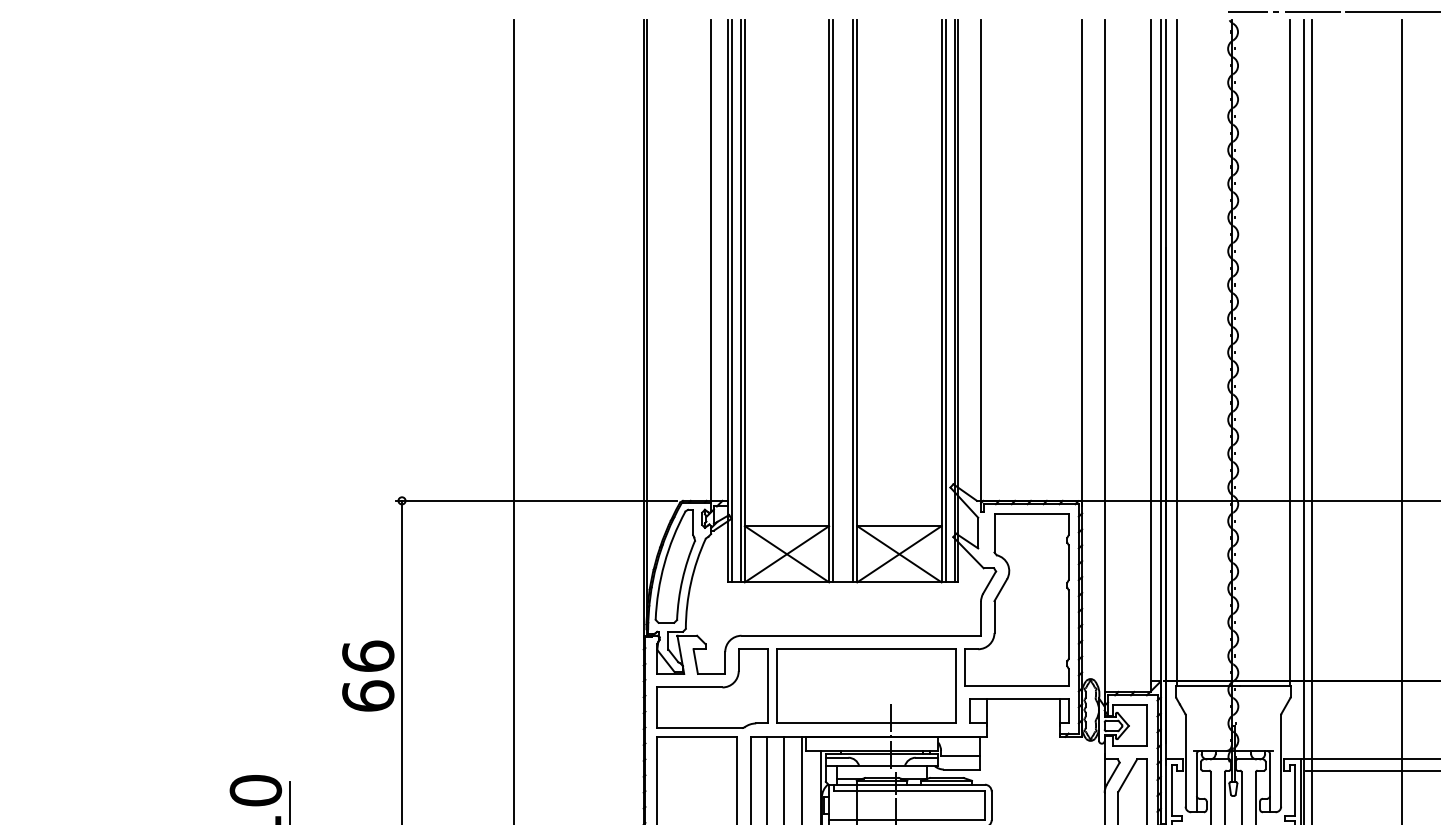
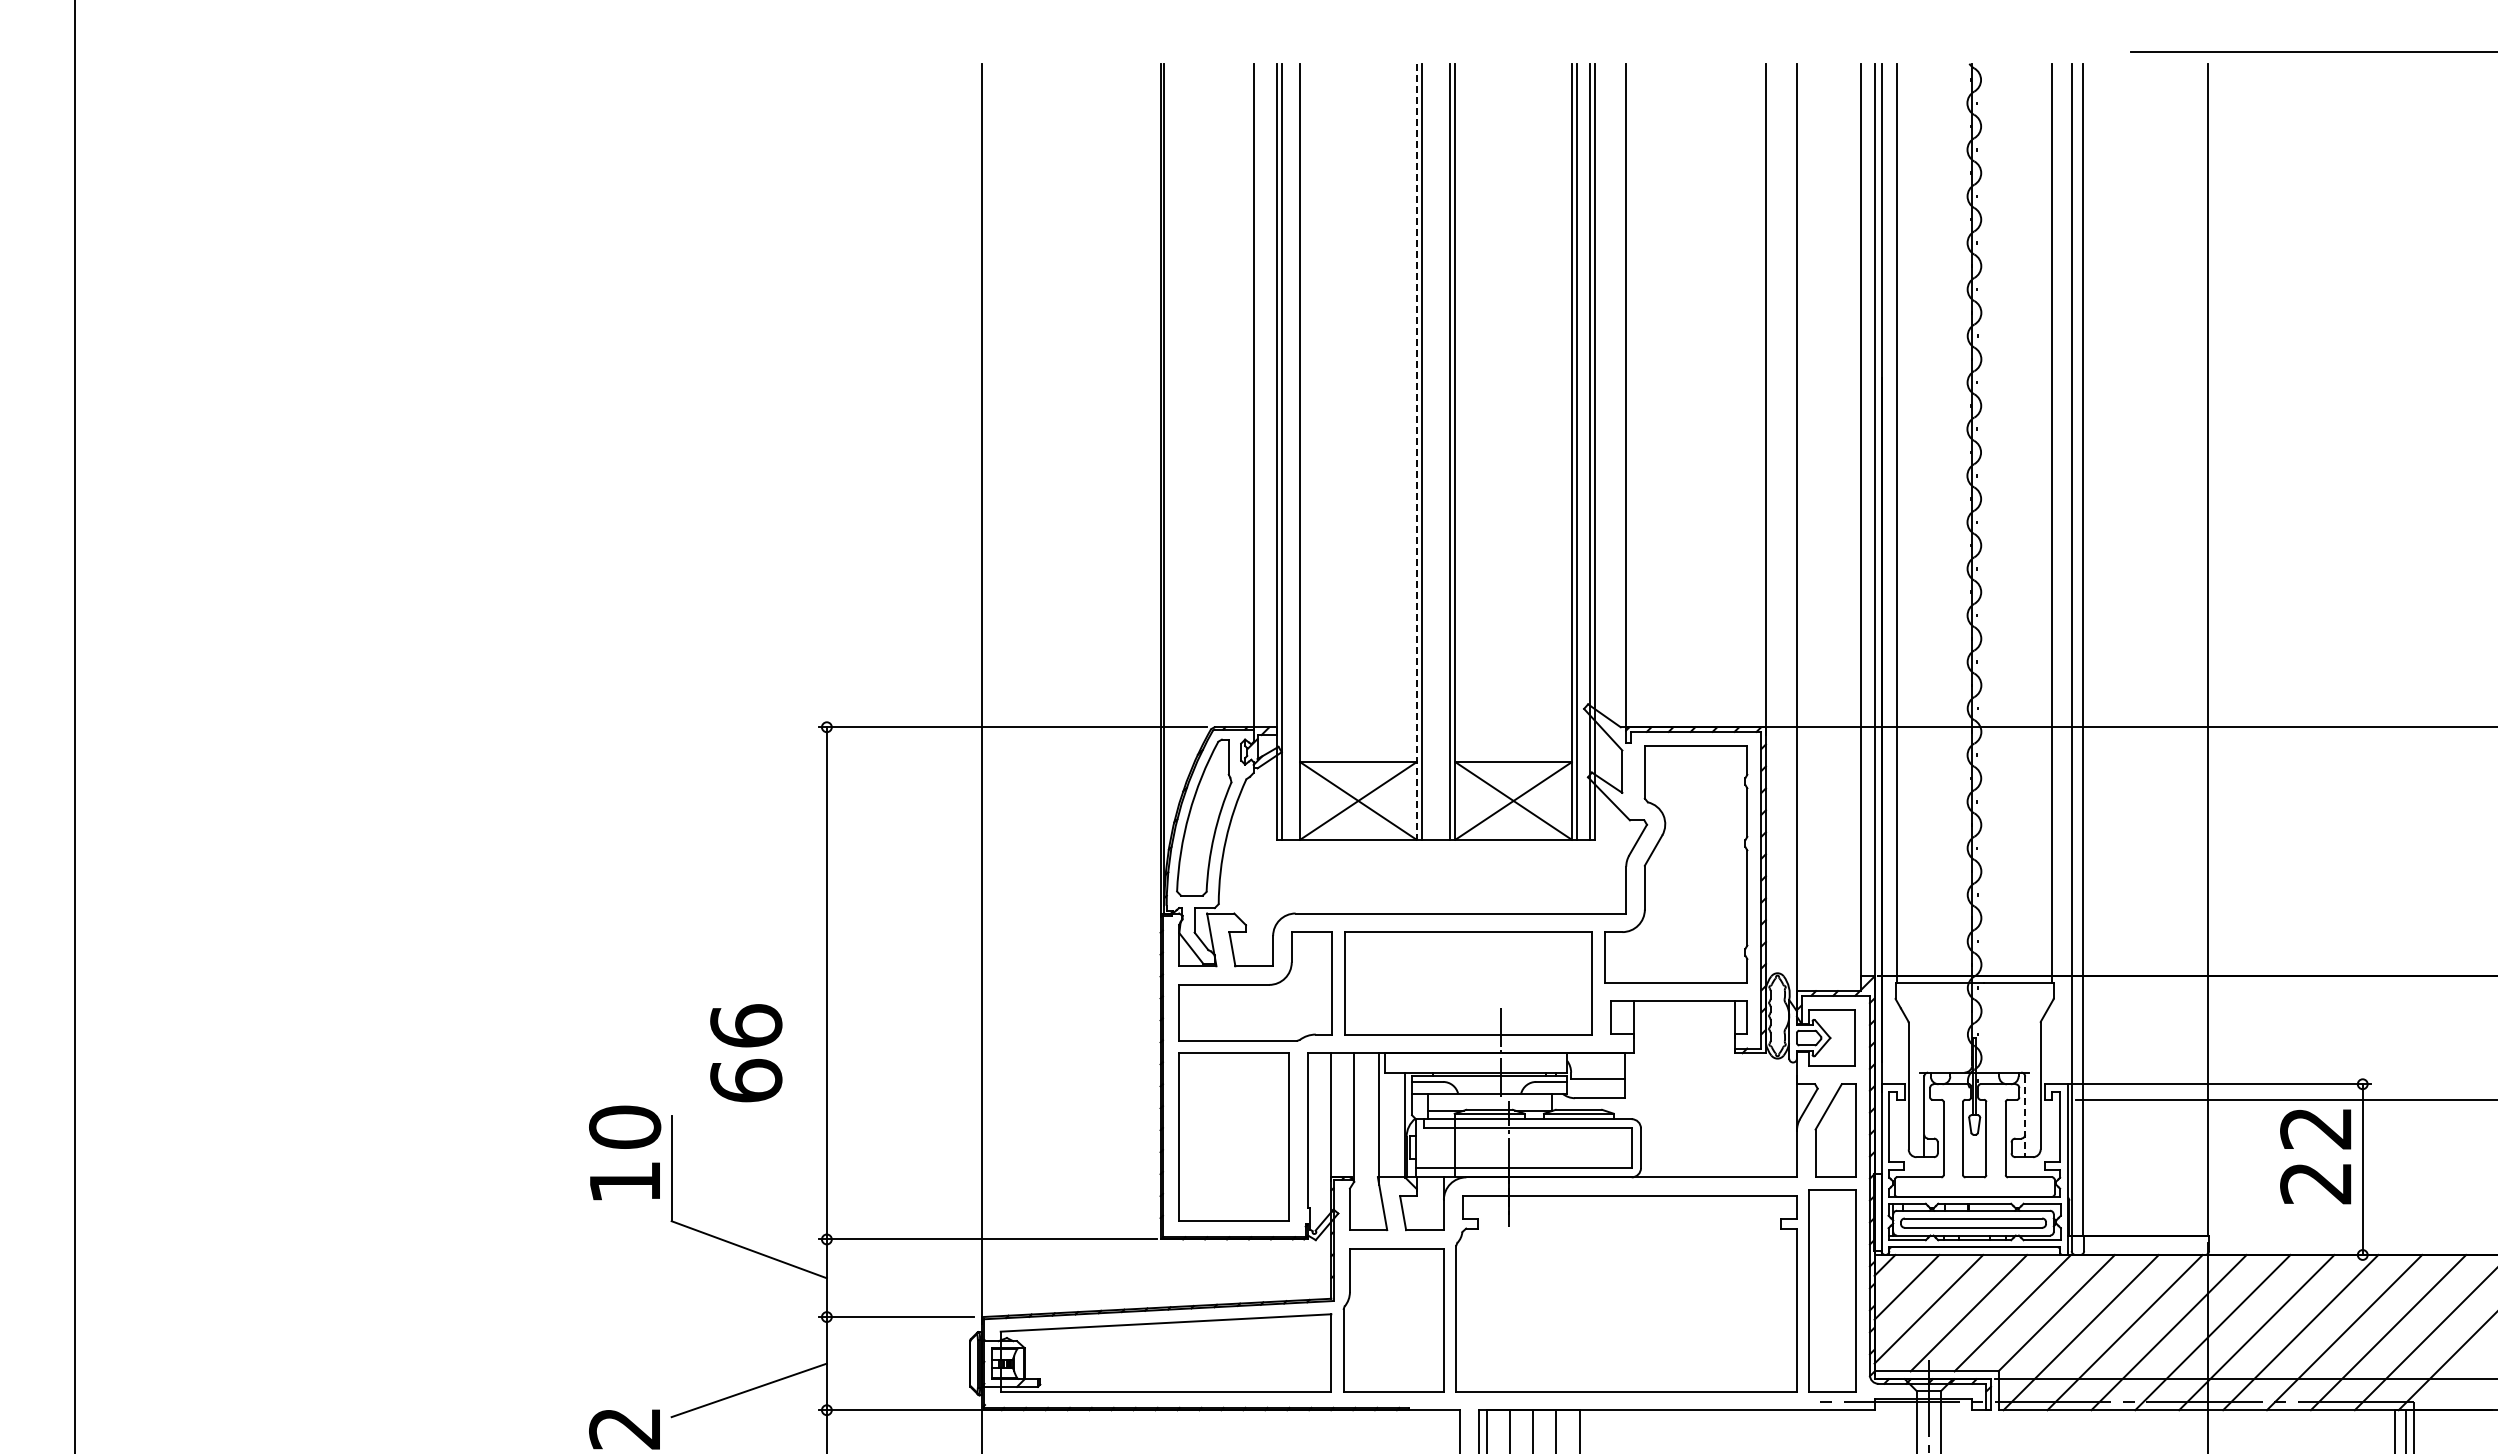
line: (1283, 12) -> (2044, 52), removed
line: (740, 301) -> (1294, 451), removed
line: (829, 301) -> (1416, 452), solid -> dashed
text: (368, 676) -> (746, 1053), moved
line: (1270, 783) -> (2025, 1117), solid -> dashed

